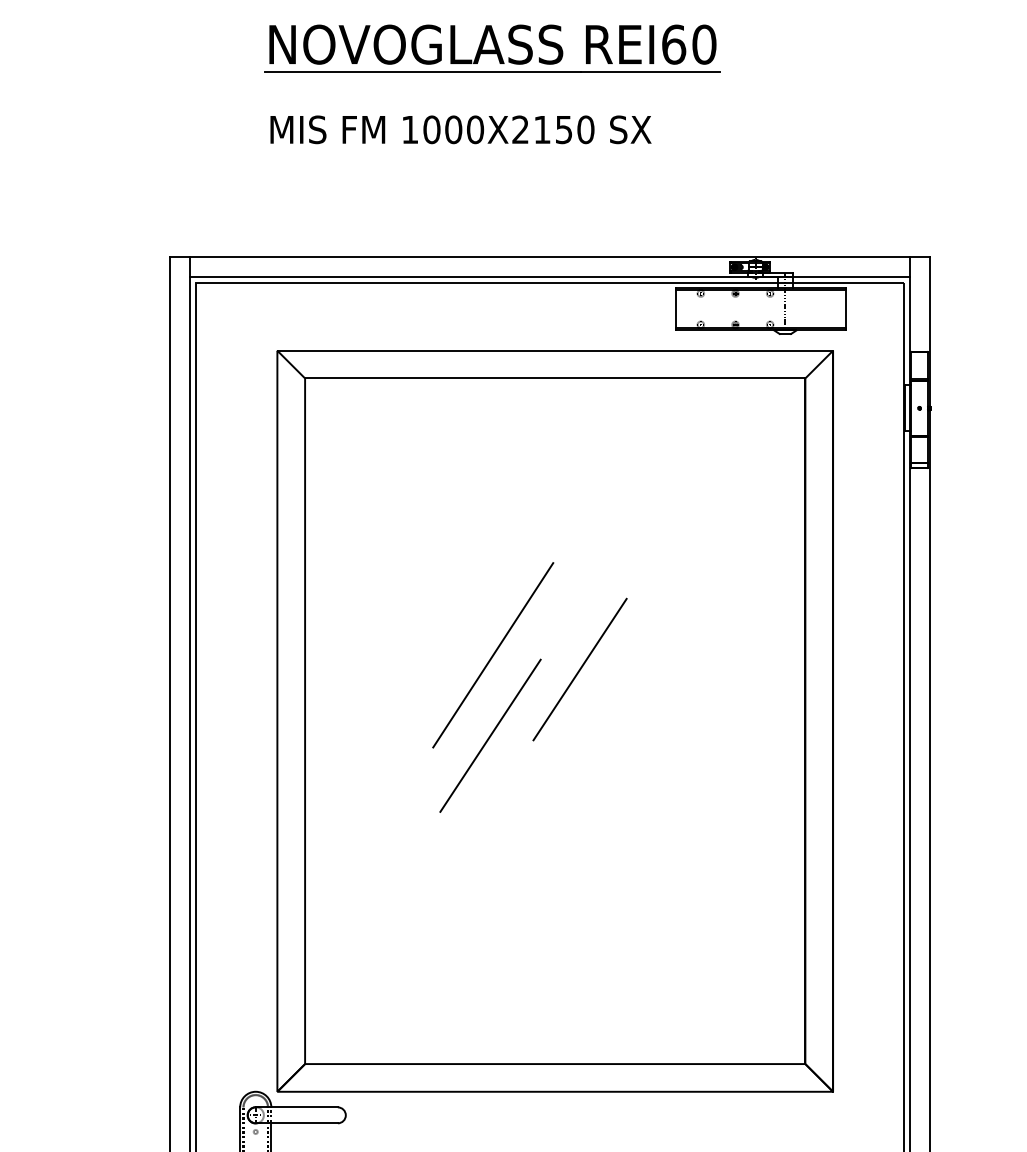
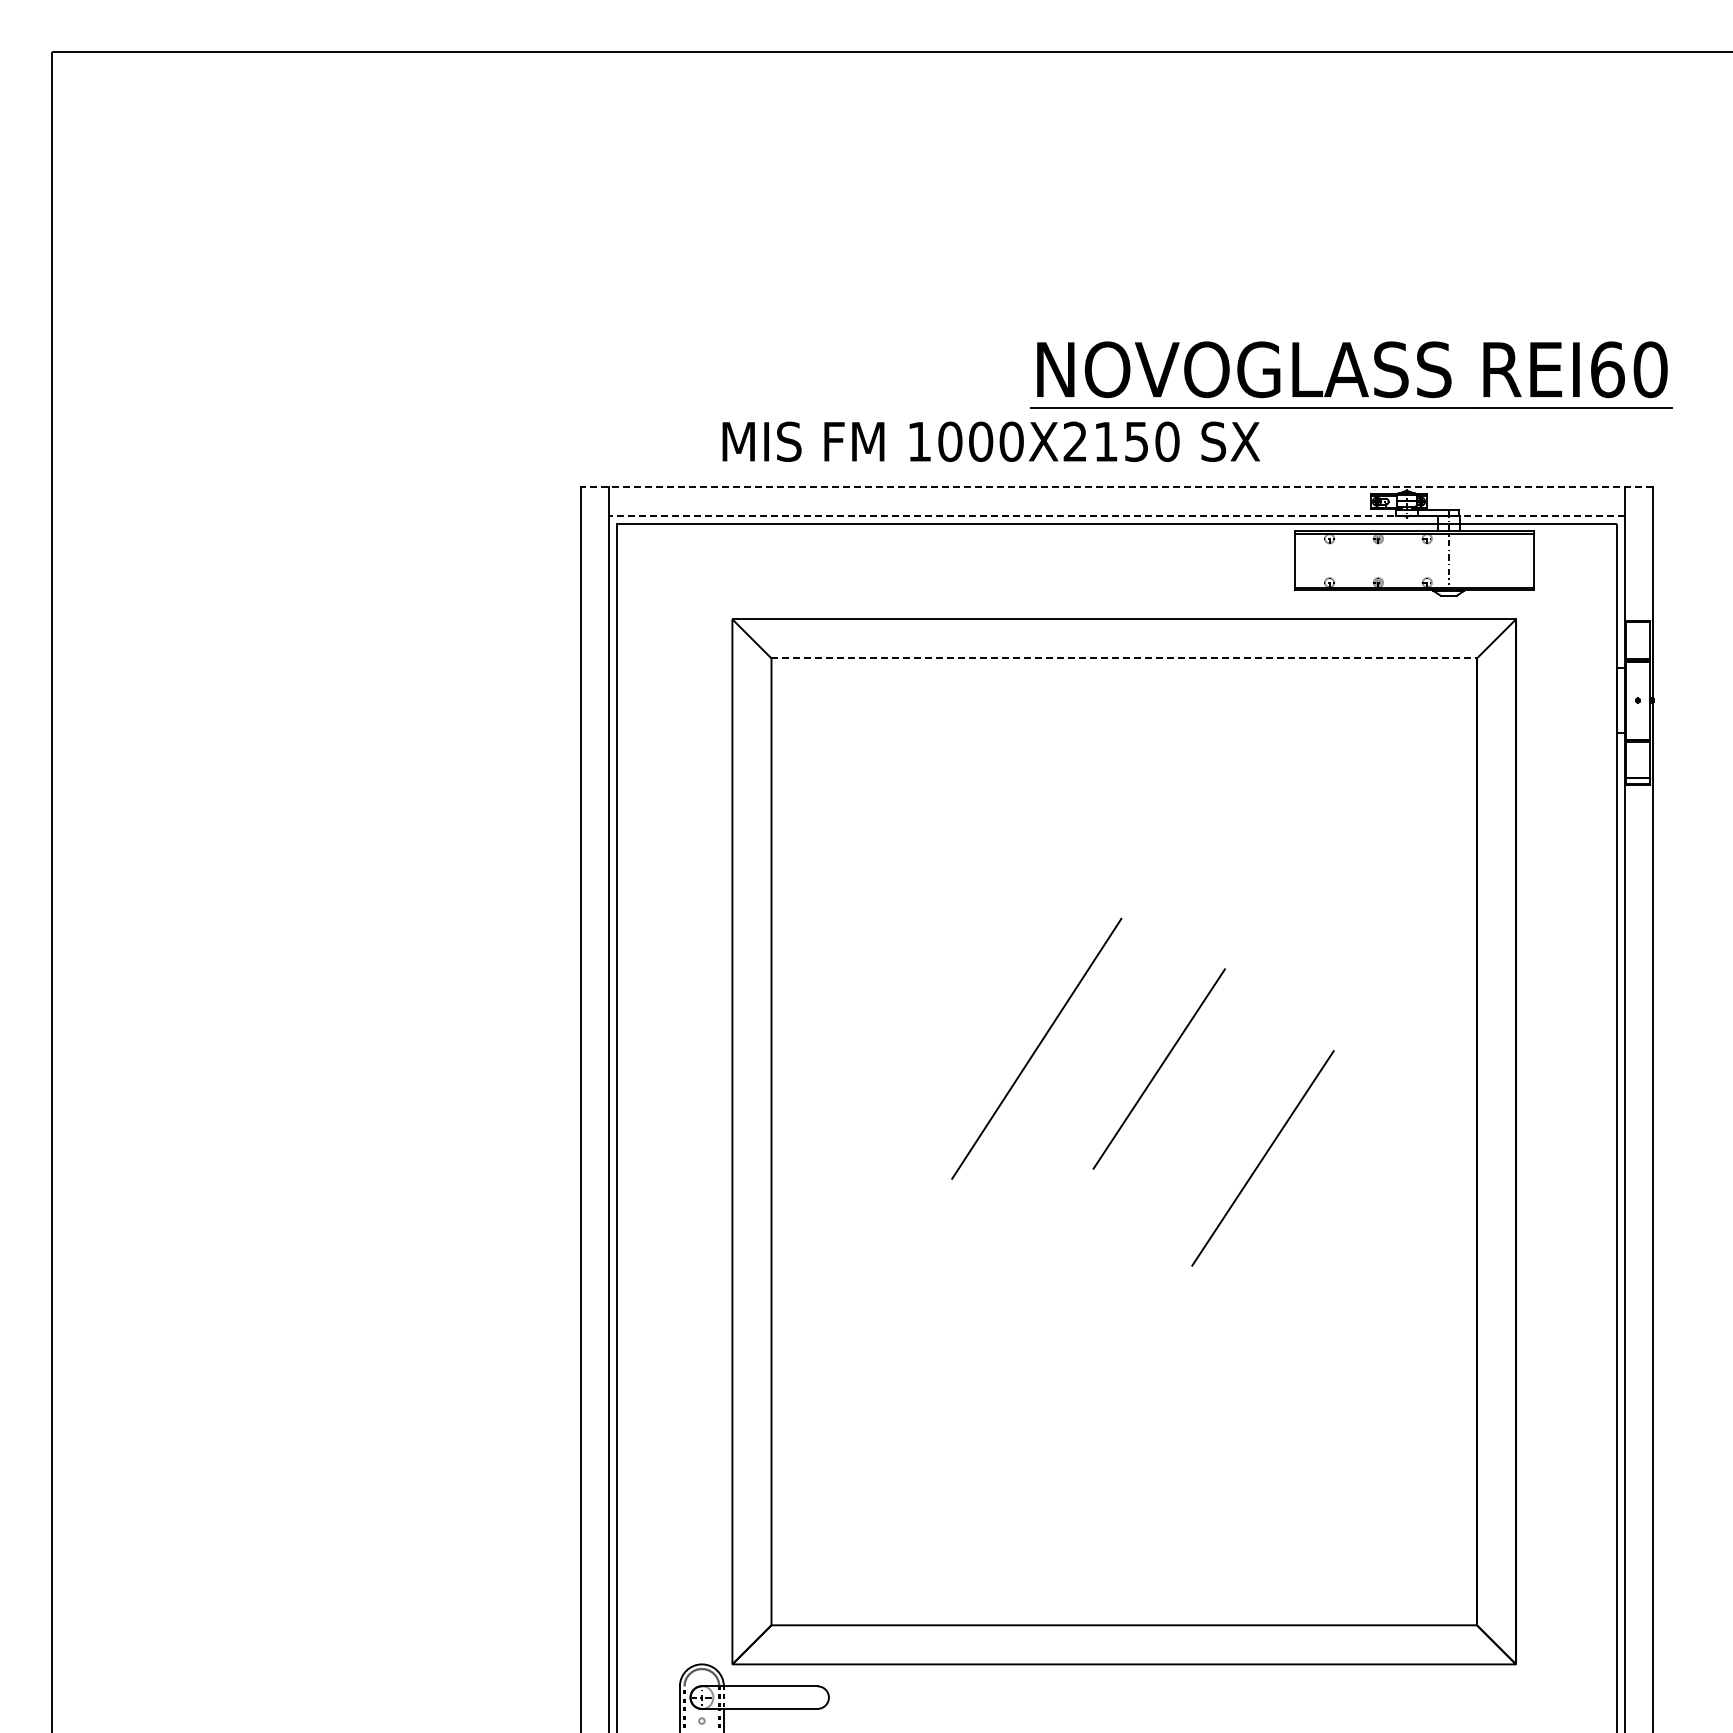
part: (492, 48) -> (1351, 374), moved
text: (460, 129) -> (990, 441), moved
line: (549, 257) -> (1116, 487), solid -> dashed
line: (549, 277) -> (1116, 515), solid -> dashed
line: (555, 378) -> (1124, 658), solid -> dashed
line: (490, 735) -> (1262, 1158), moved

